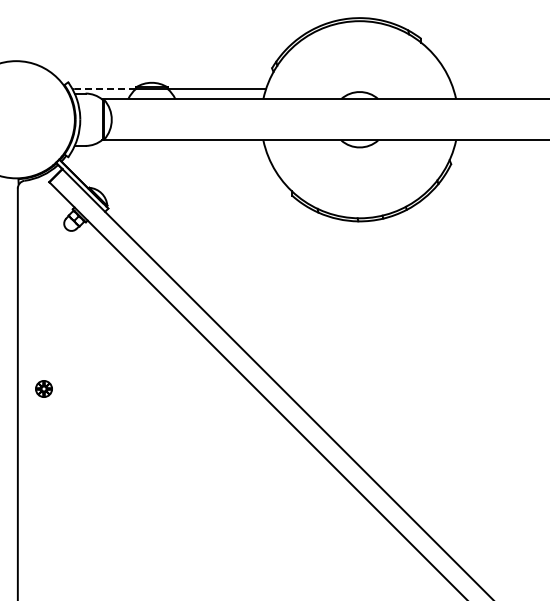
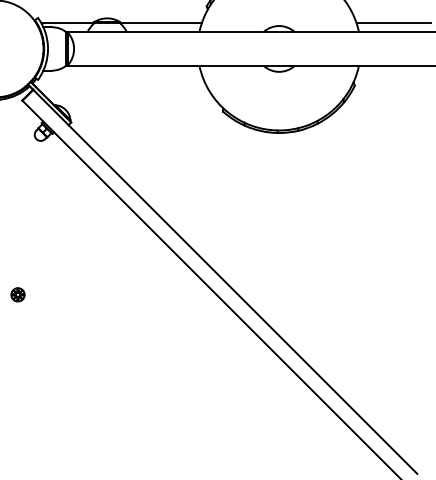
line: (105, 88) -> (68, 23), dashed -> solid
line: (498, 88) -> (393, 23), added
part: (43, 388) -> (17, 294), moved

